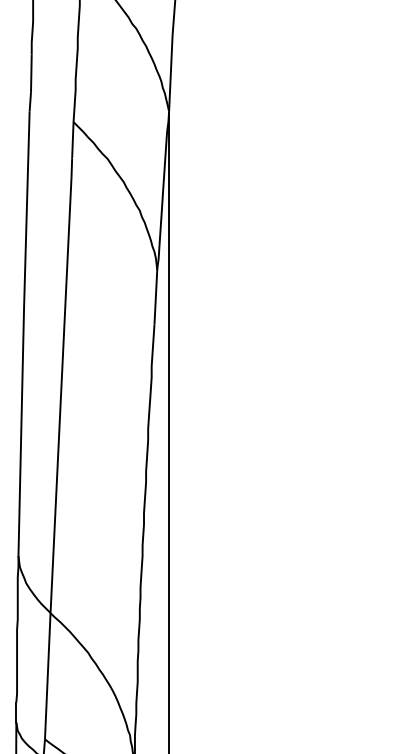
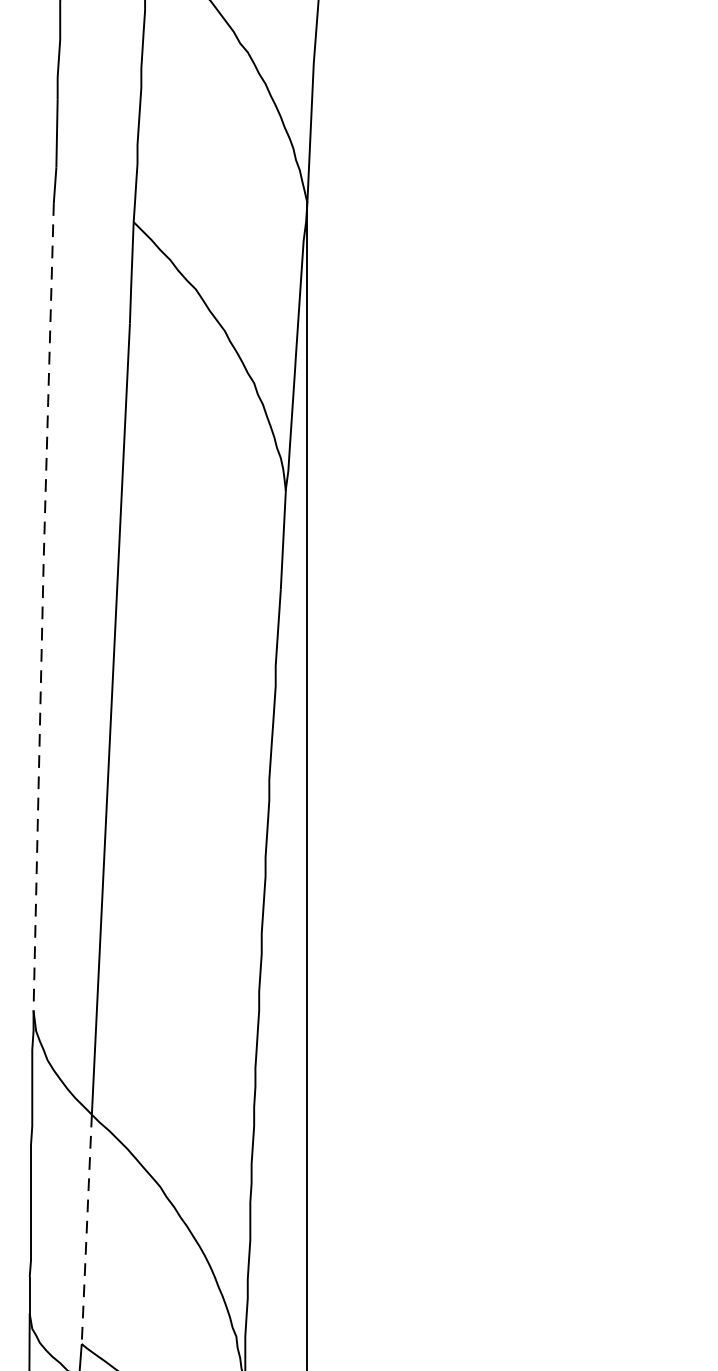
line: (23, 333) -> (42, 606), solid -> dashed
line: (47, 676) -> (86, 1229), solid -> dashed

